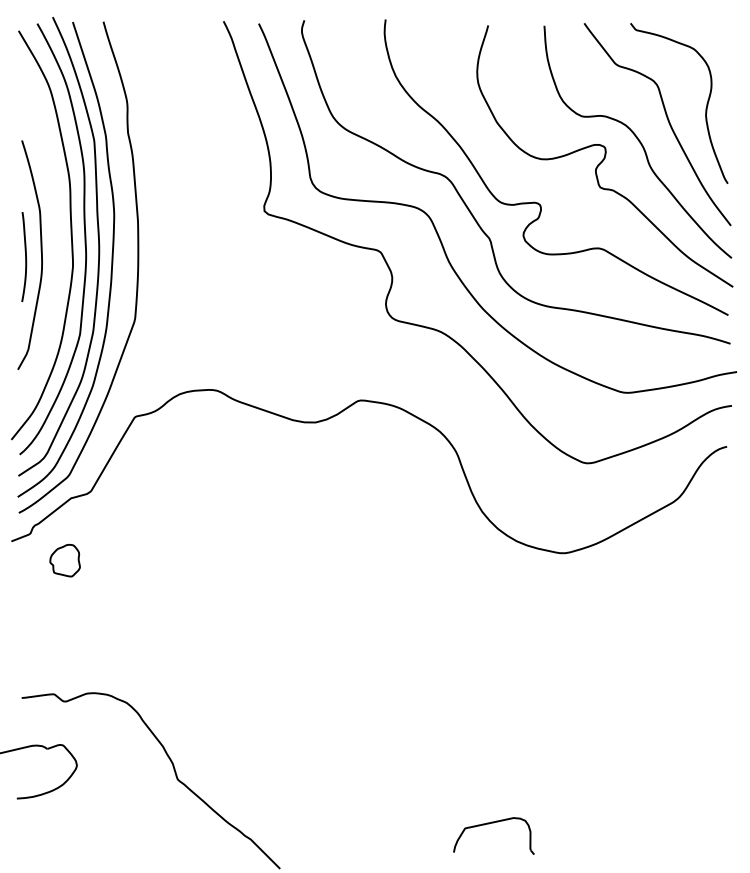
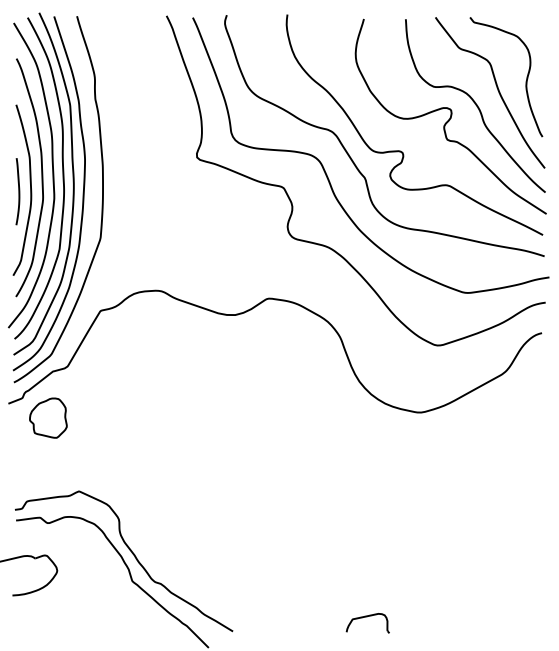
curve: (55, 238) -> (41, 177), added
part: (65, 559) -> (48, 417), size x1.67
curve: (176, 742) -> (131, 553), added
part: (493, 836) -> (367, 623), size x0.71

